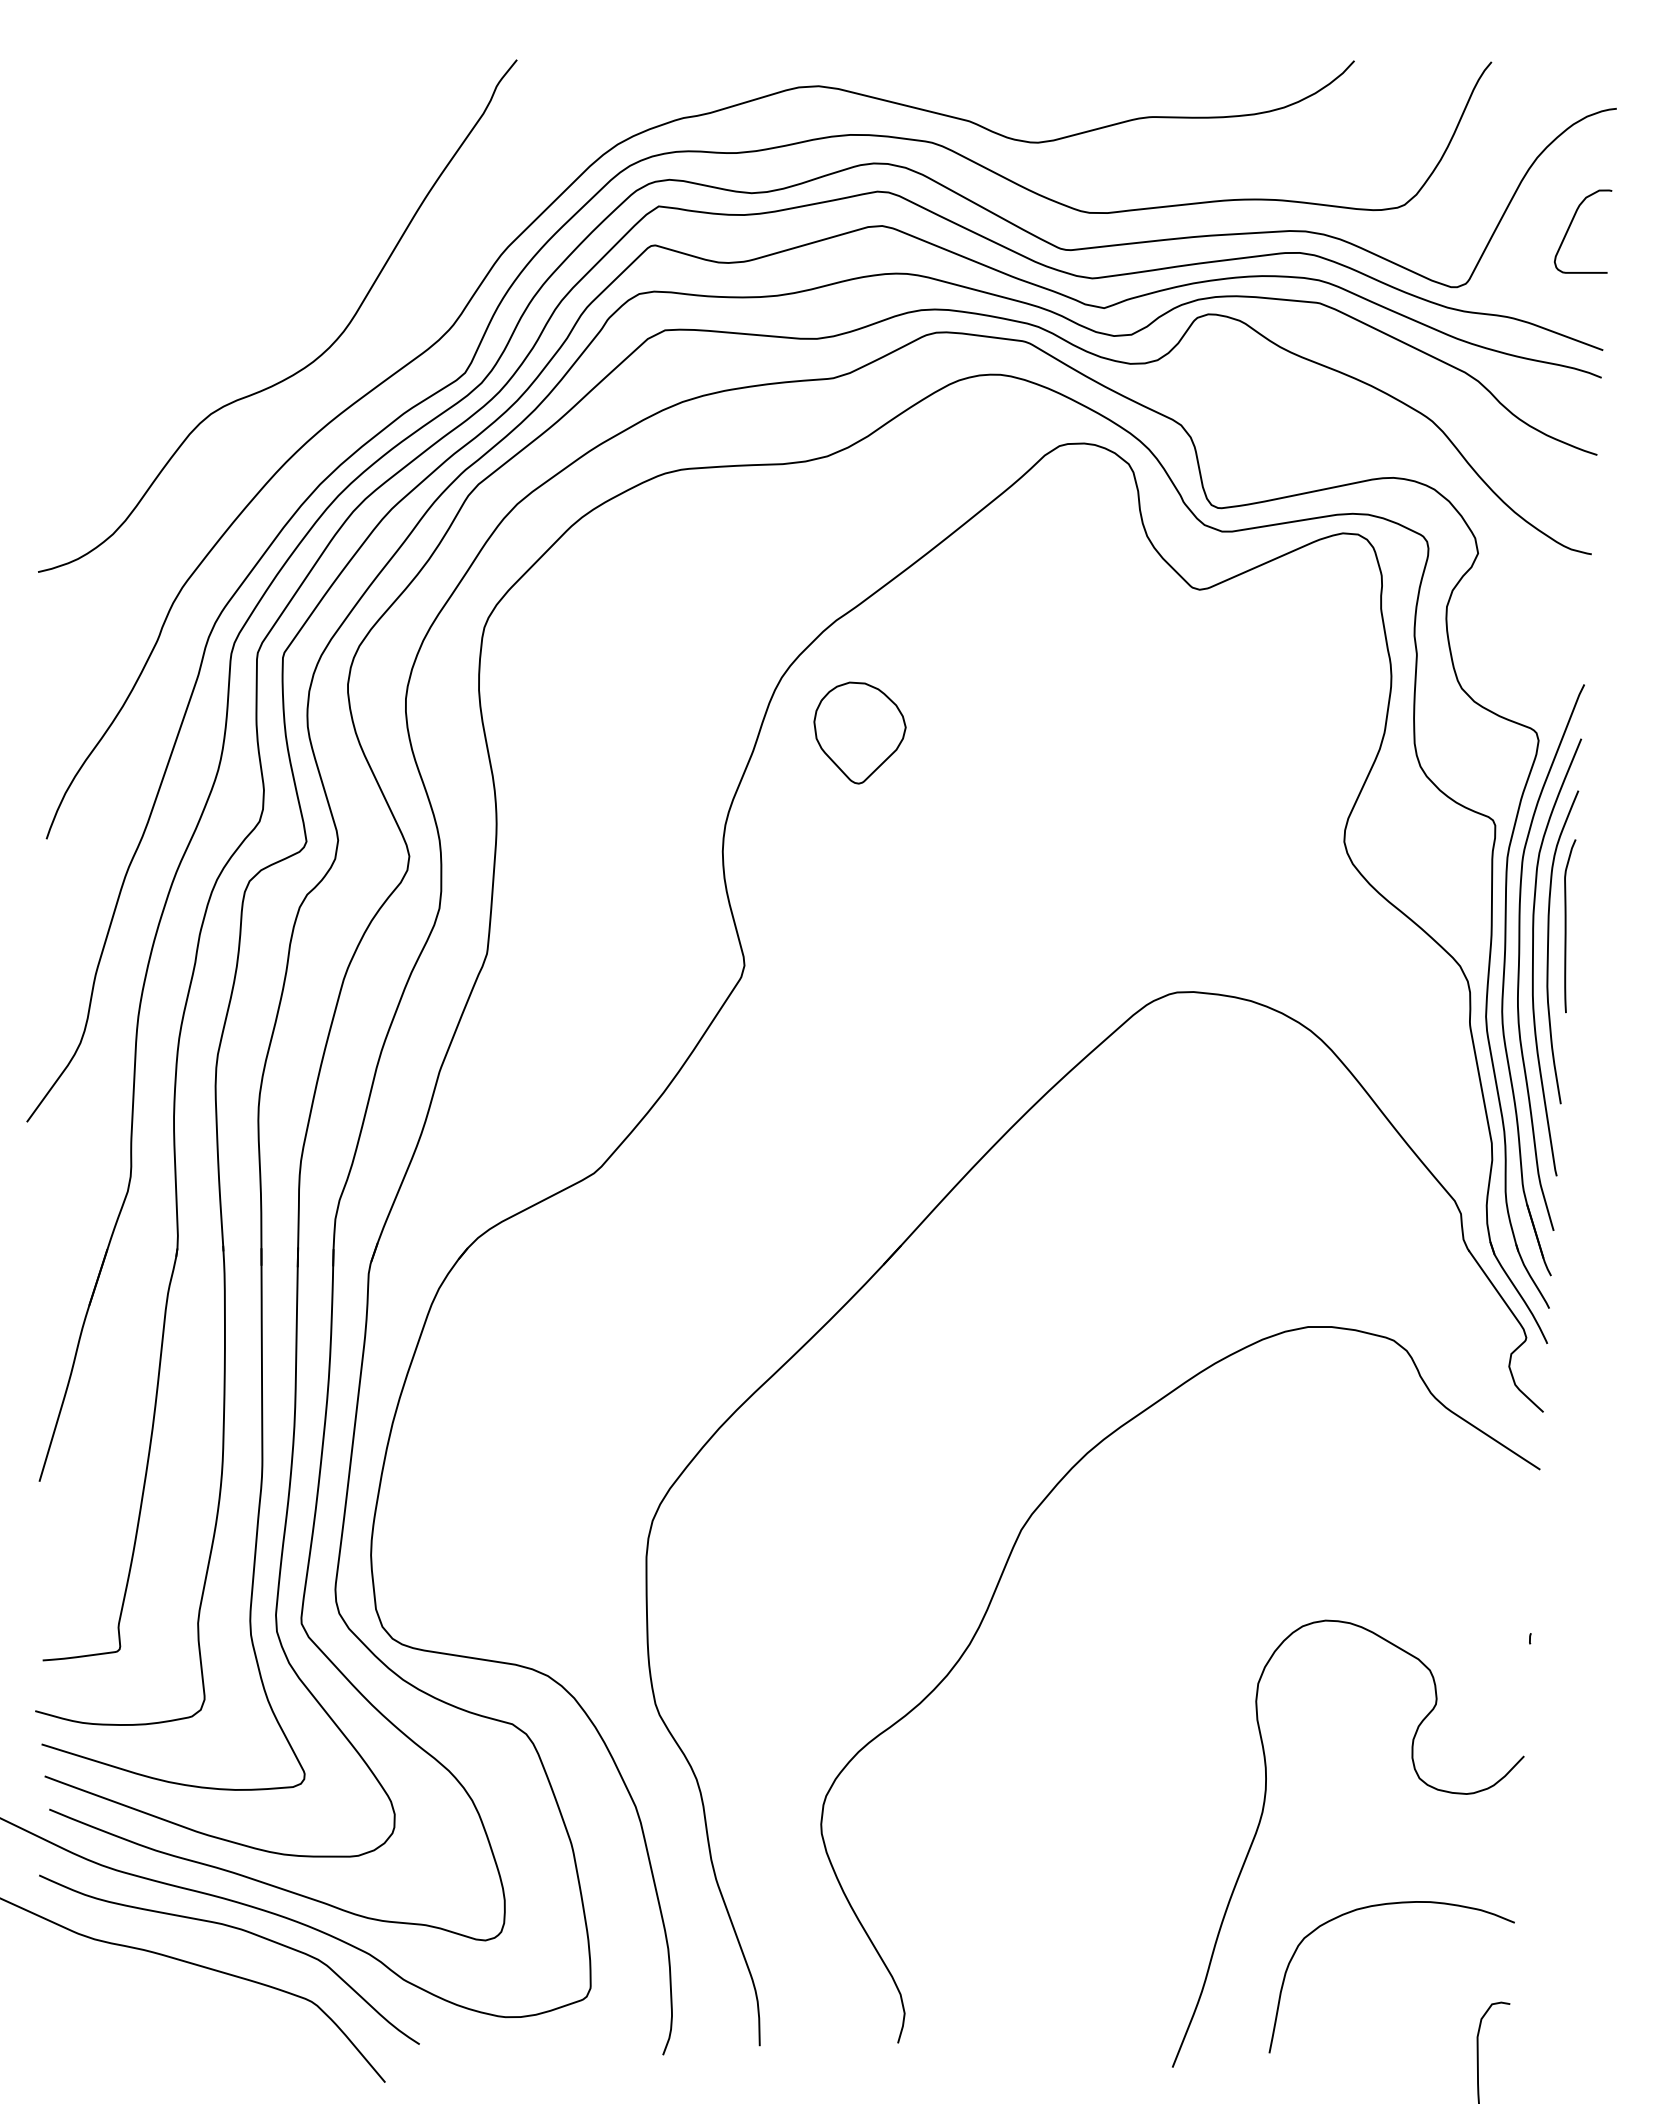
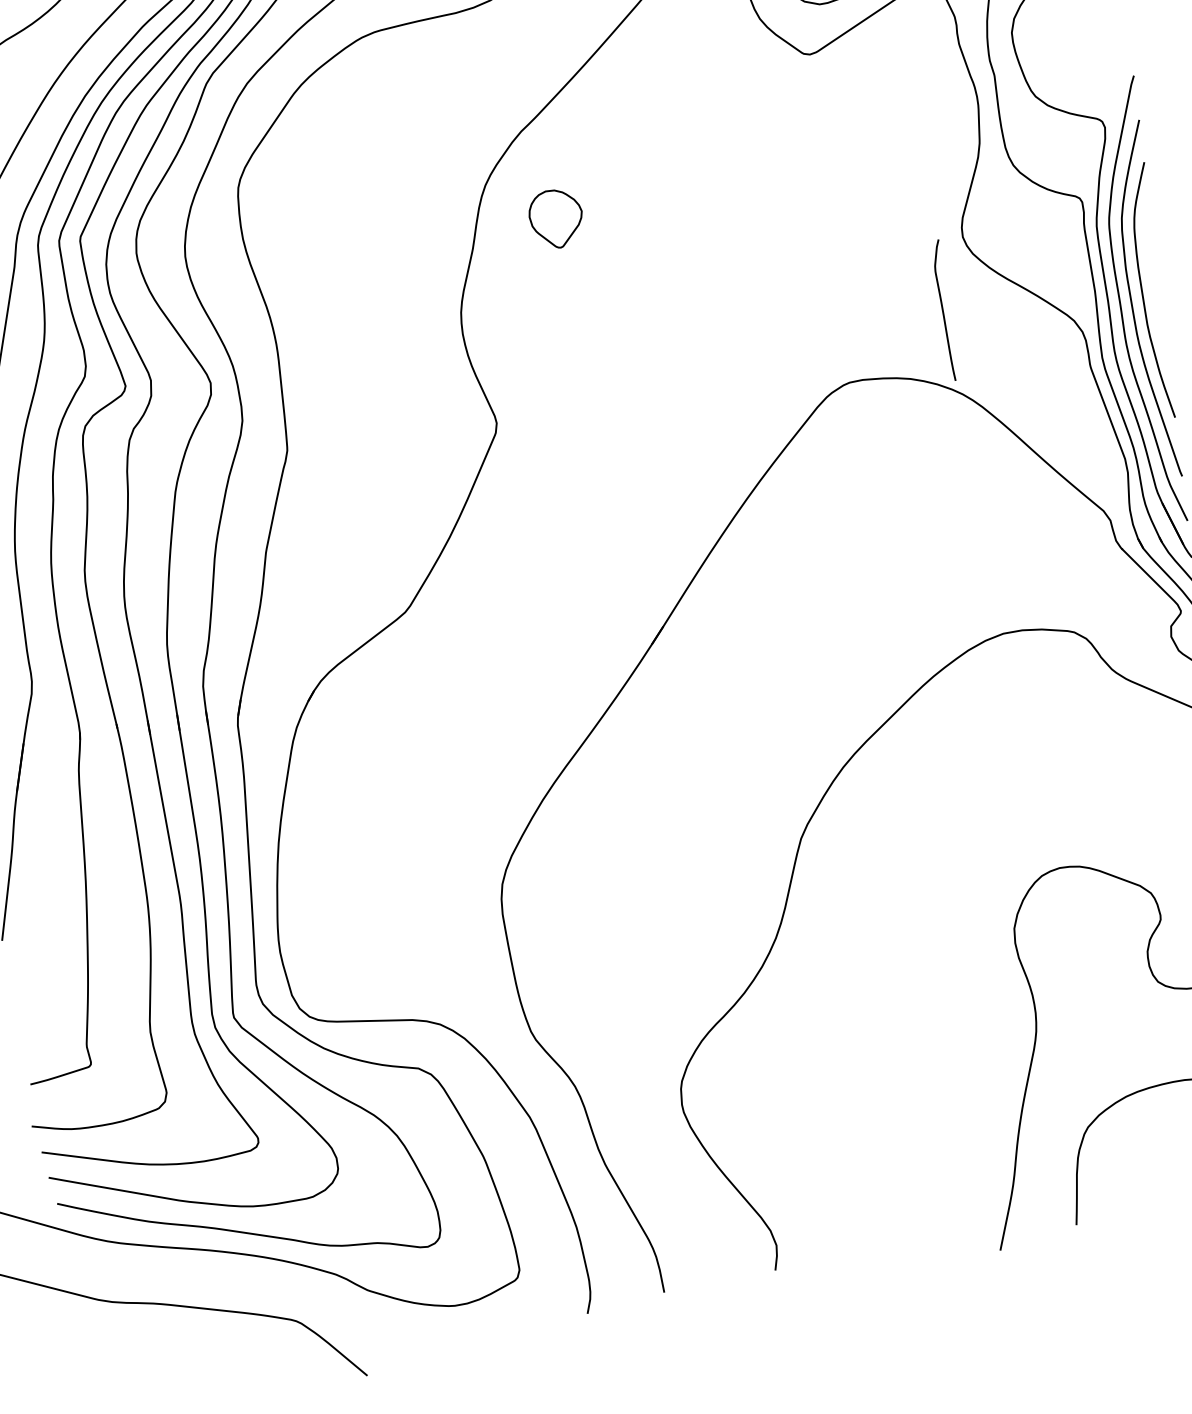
part: (859, 732) -> (556, 218), size x0.7
curve: (1566, 926) -> (943, 310), moved
curve: (236, 1929) -> (225, 1273), removed

